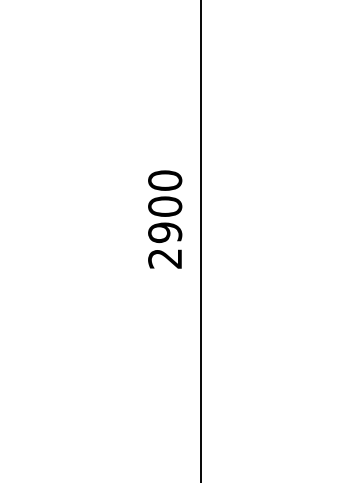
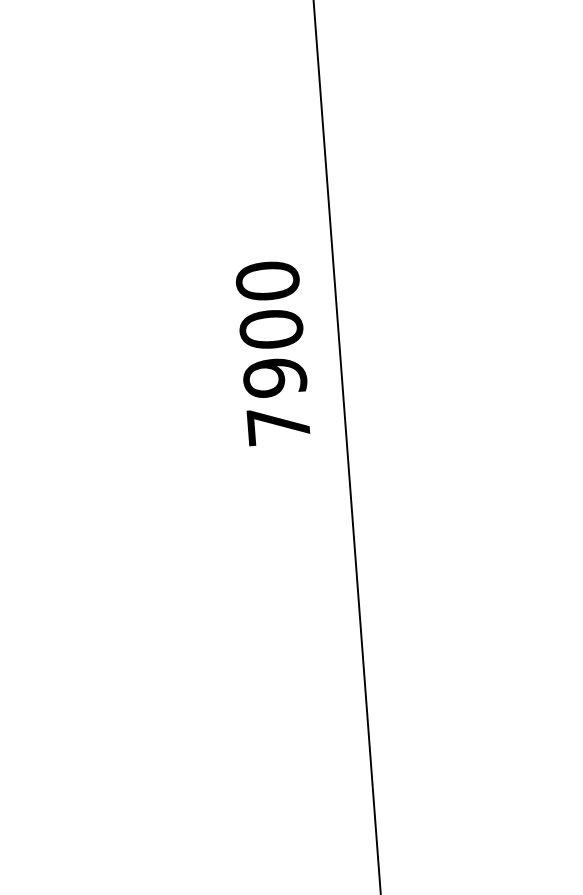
text: (164, 258) -> (277, 425), 2900 -> 7900

